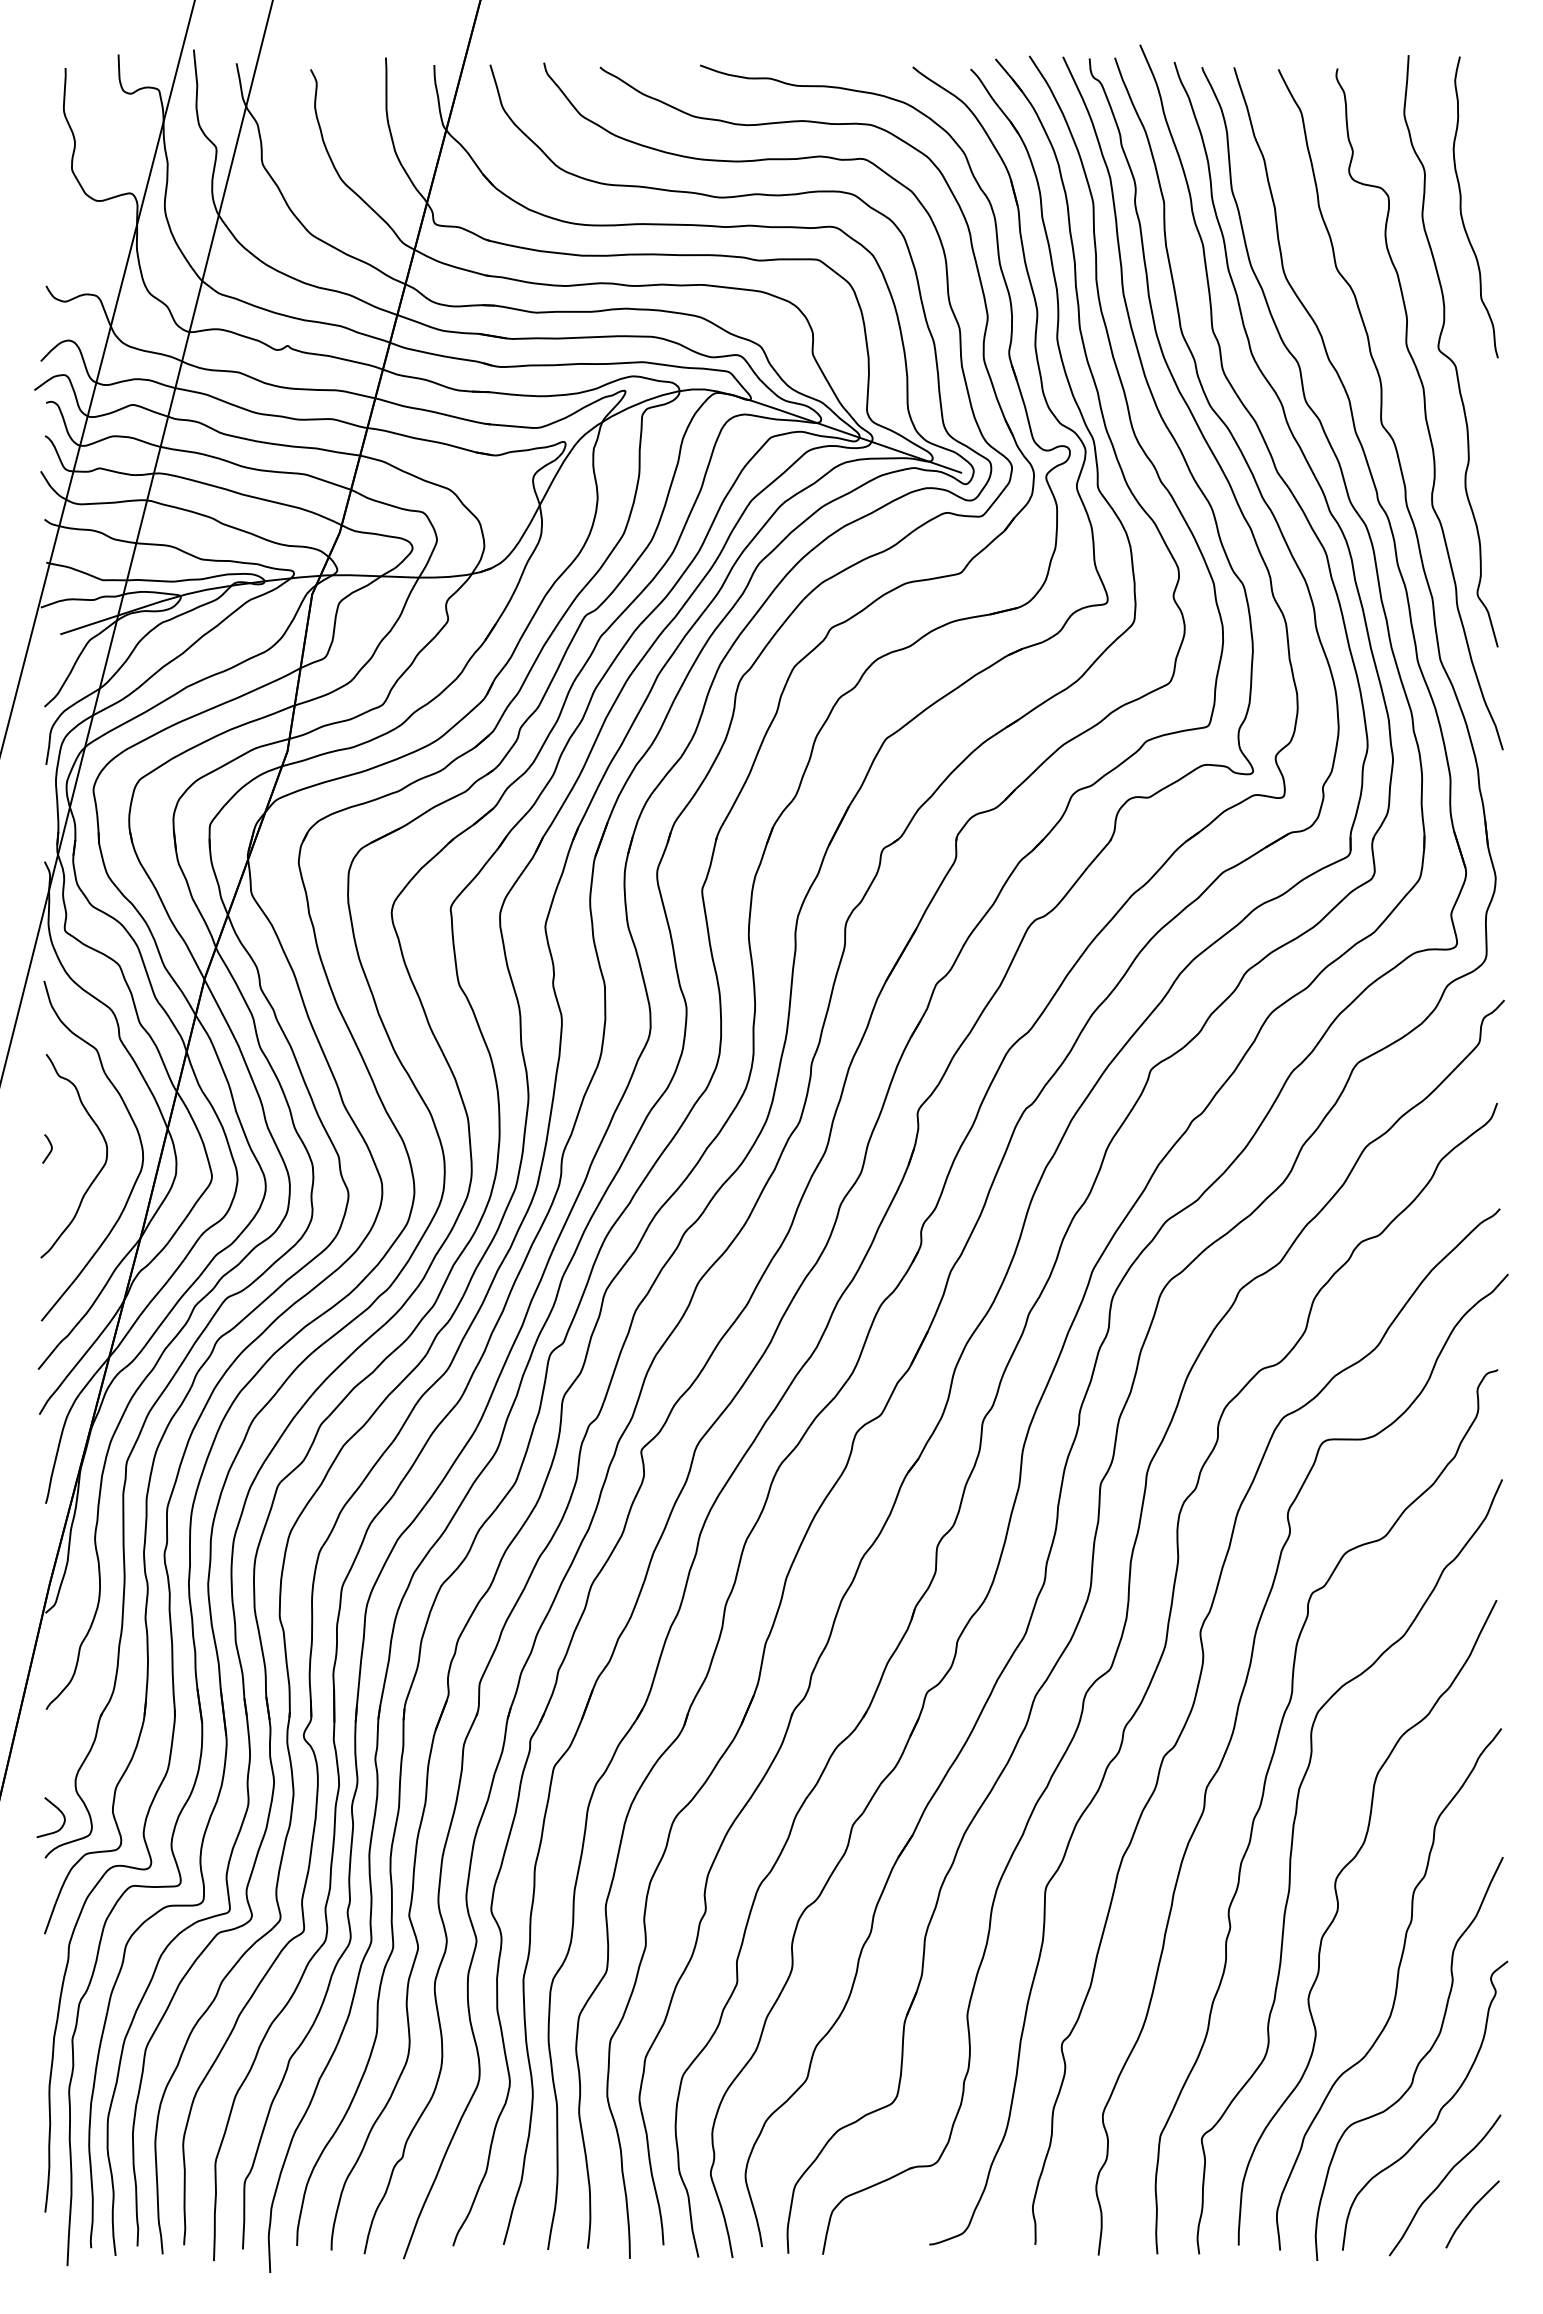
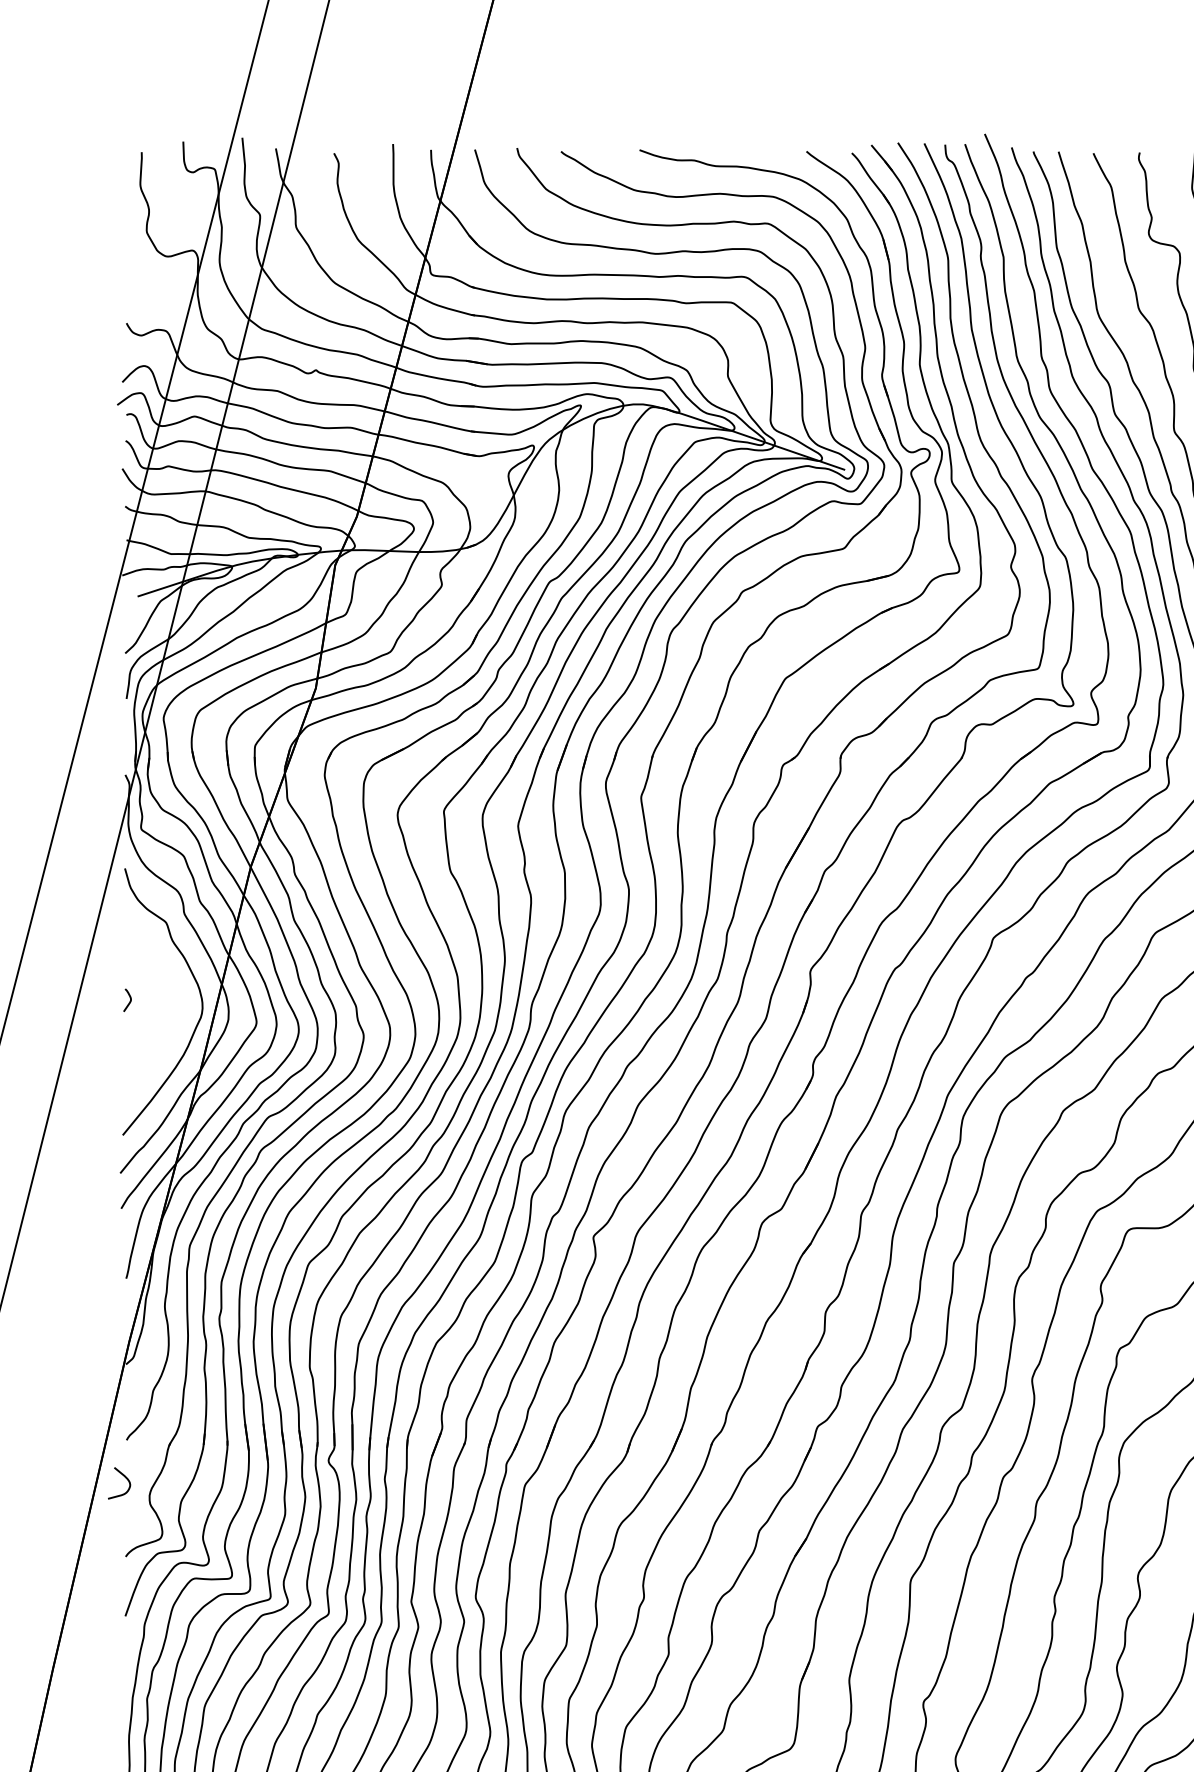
curve: (97, 1173) -> (166, 1019), removed
curve: (57, 1809) -> (124, 1476), moved

